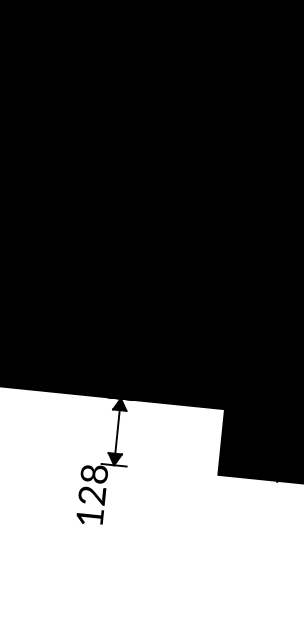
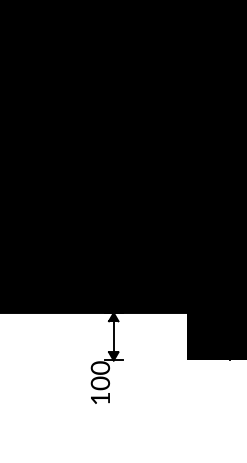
text: (93, 484) -> (100, 375), 128 -> 100

